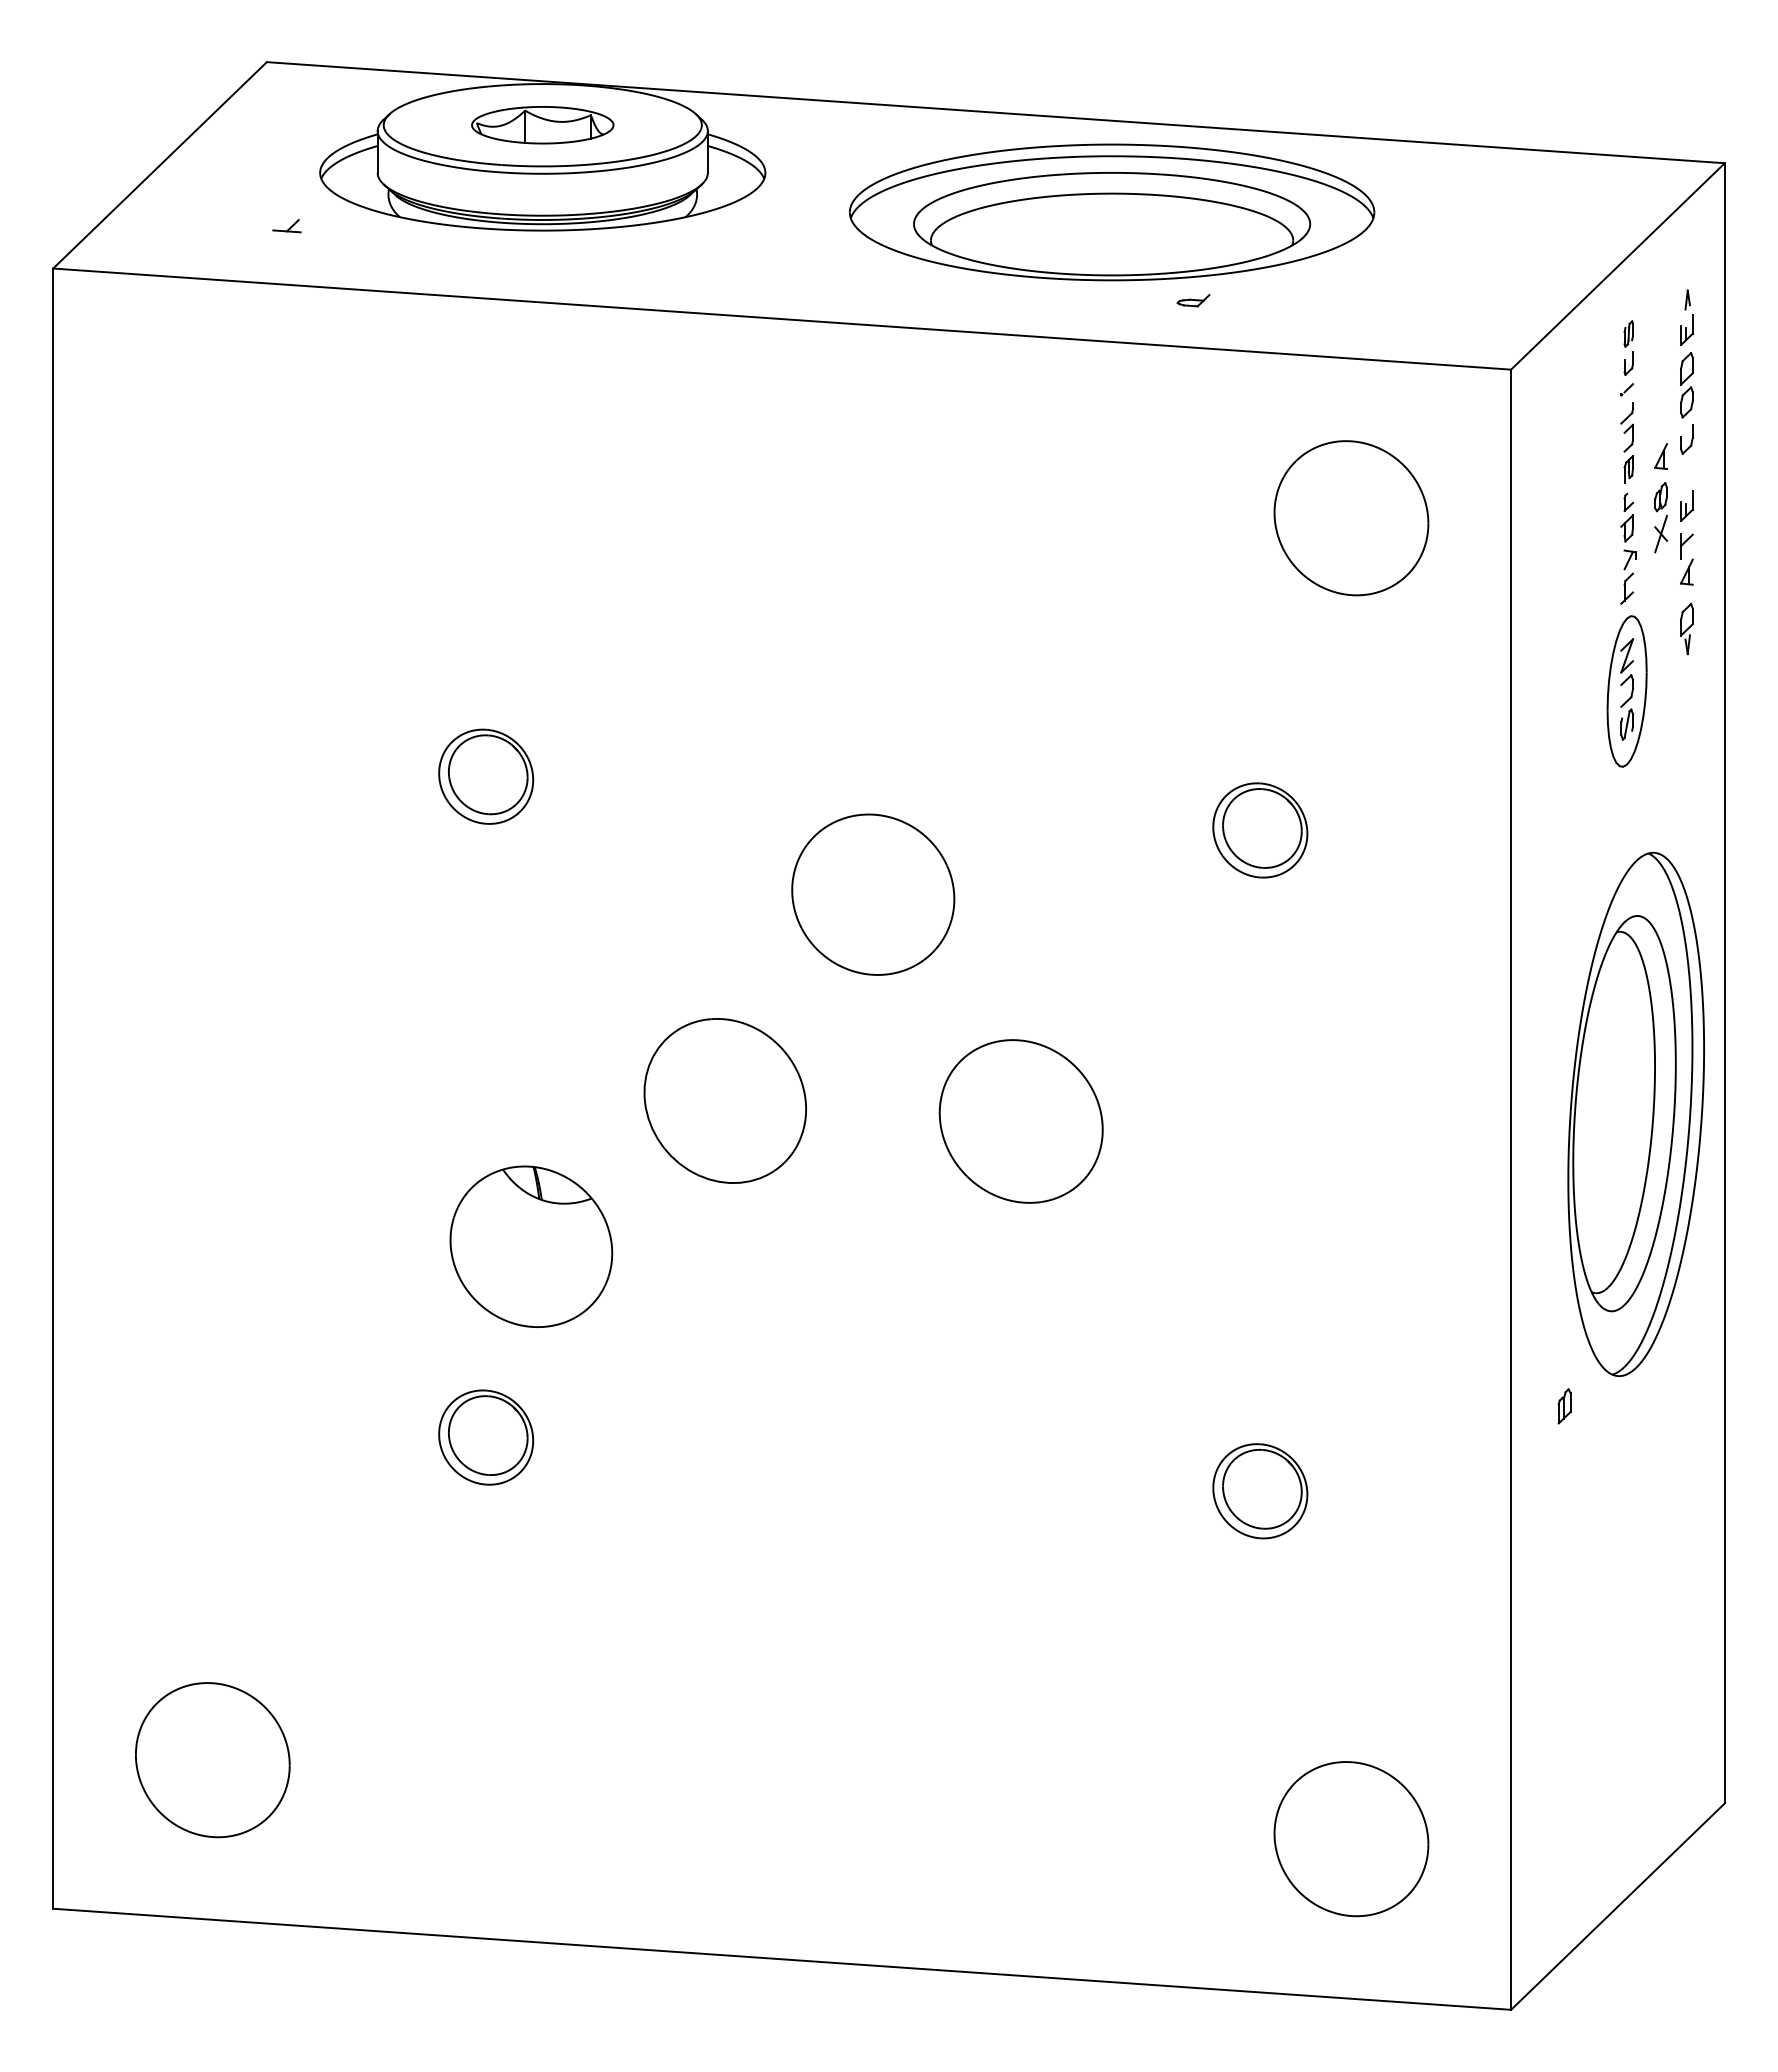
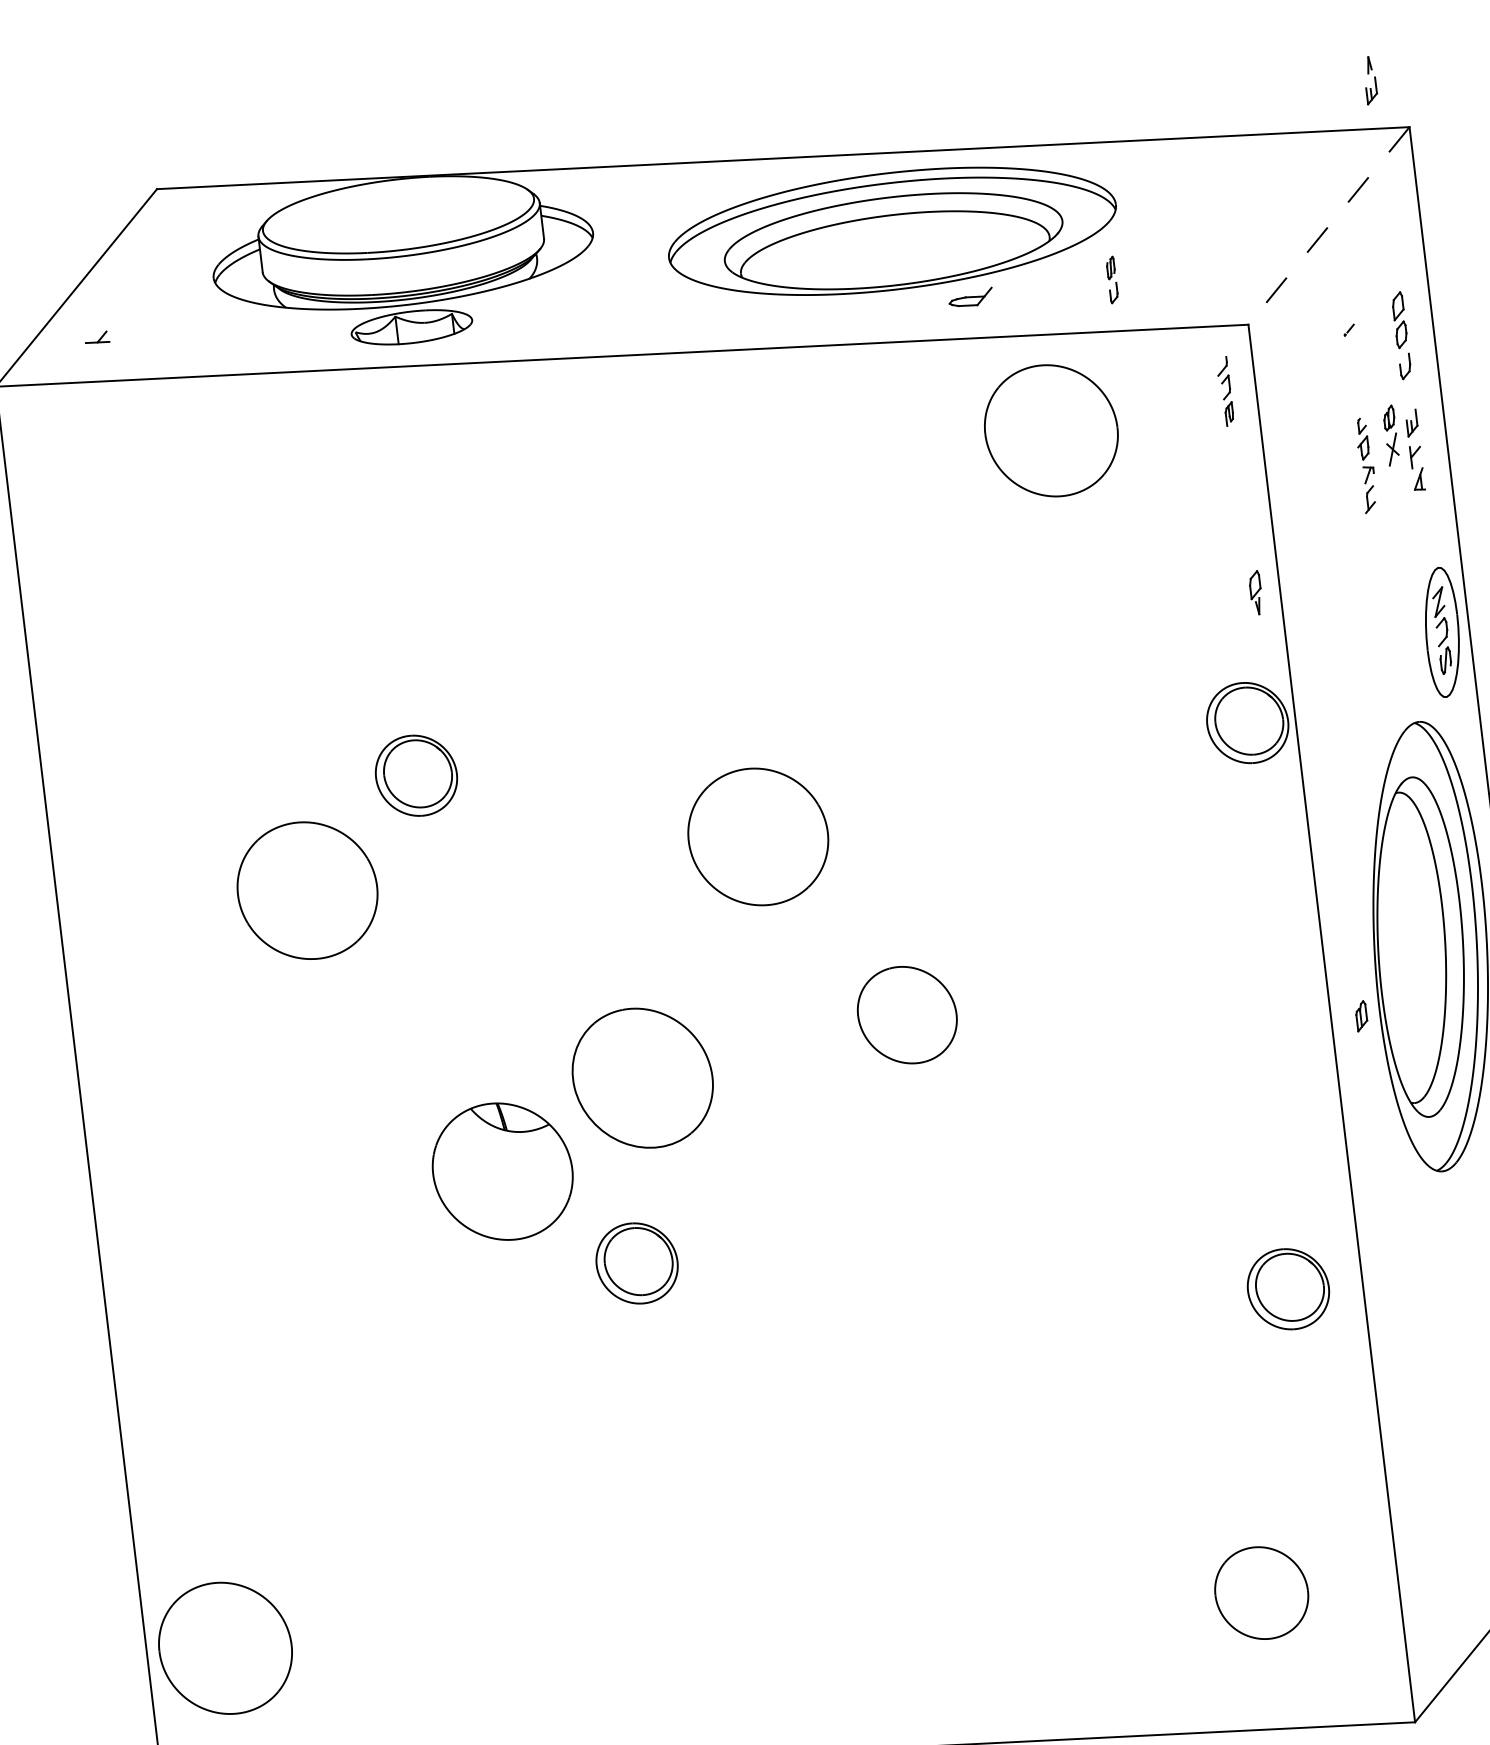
part: (542, 125) -> (411, 327), moved
part: (286, 226) -> (96, 338), moved
line: (1617, 266) -> (1328, 226), solid -> dashed
part: (1193, 300) -> (970, 298), size x1.6
part: (1686, 317) -> (1369, 80), moved
part: (1628, 347) -> (1112, 279), moved
part: (1626, 442) -> (1224, 391), moved
part: (1660, 456) -> (1384, 383), removed
part: (1351, 518) -> (1051, 431), moved
part: (1686, 628) -> (1255, 592), moved
part: (1626, 691) -> (1441, 632), moved
part: (1260, 830) -> (1247, 723), moved
part: (344, 894) -> (307, 890), added
part: (724, 1100) -> (642, 1077), moved
part: (1020, 1121) -> (906, 1015), size x0.7
part: (1564, 1406) -> (1361, 1016), moved
part: (486, 1437) -> (637, 1263), moved
part: (1260, 1491) -> (1288, 1289), moved
part: (212, 1760) -> (225, 1648), moved
part: (1351, 1839) -> (1261, 1593), size x0.7

